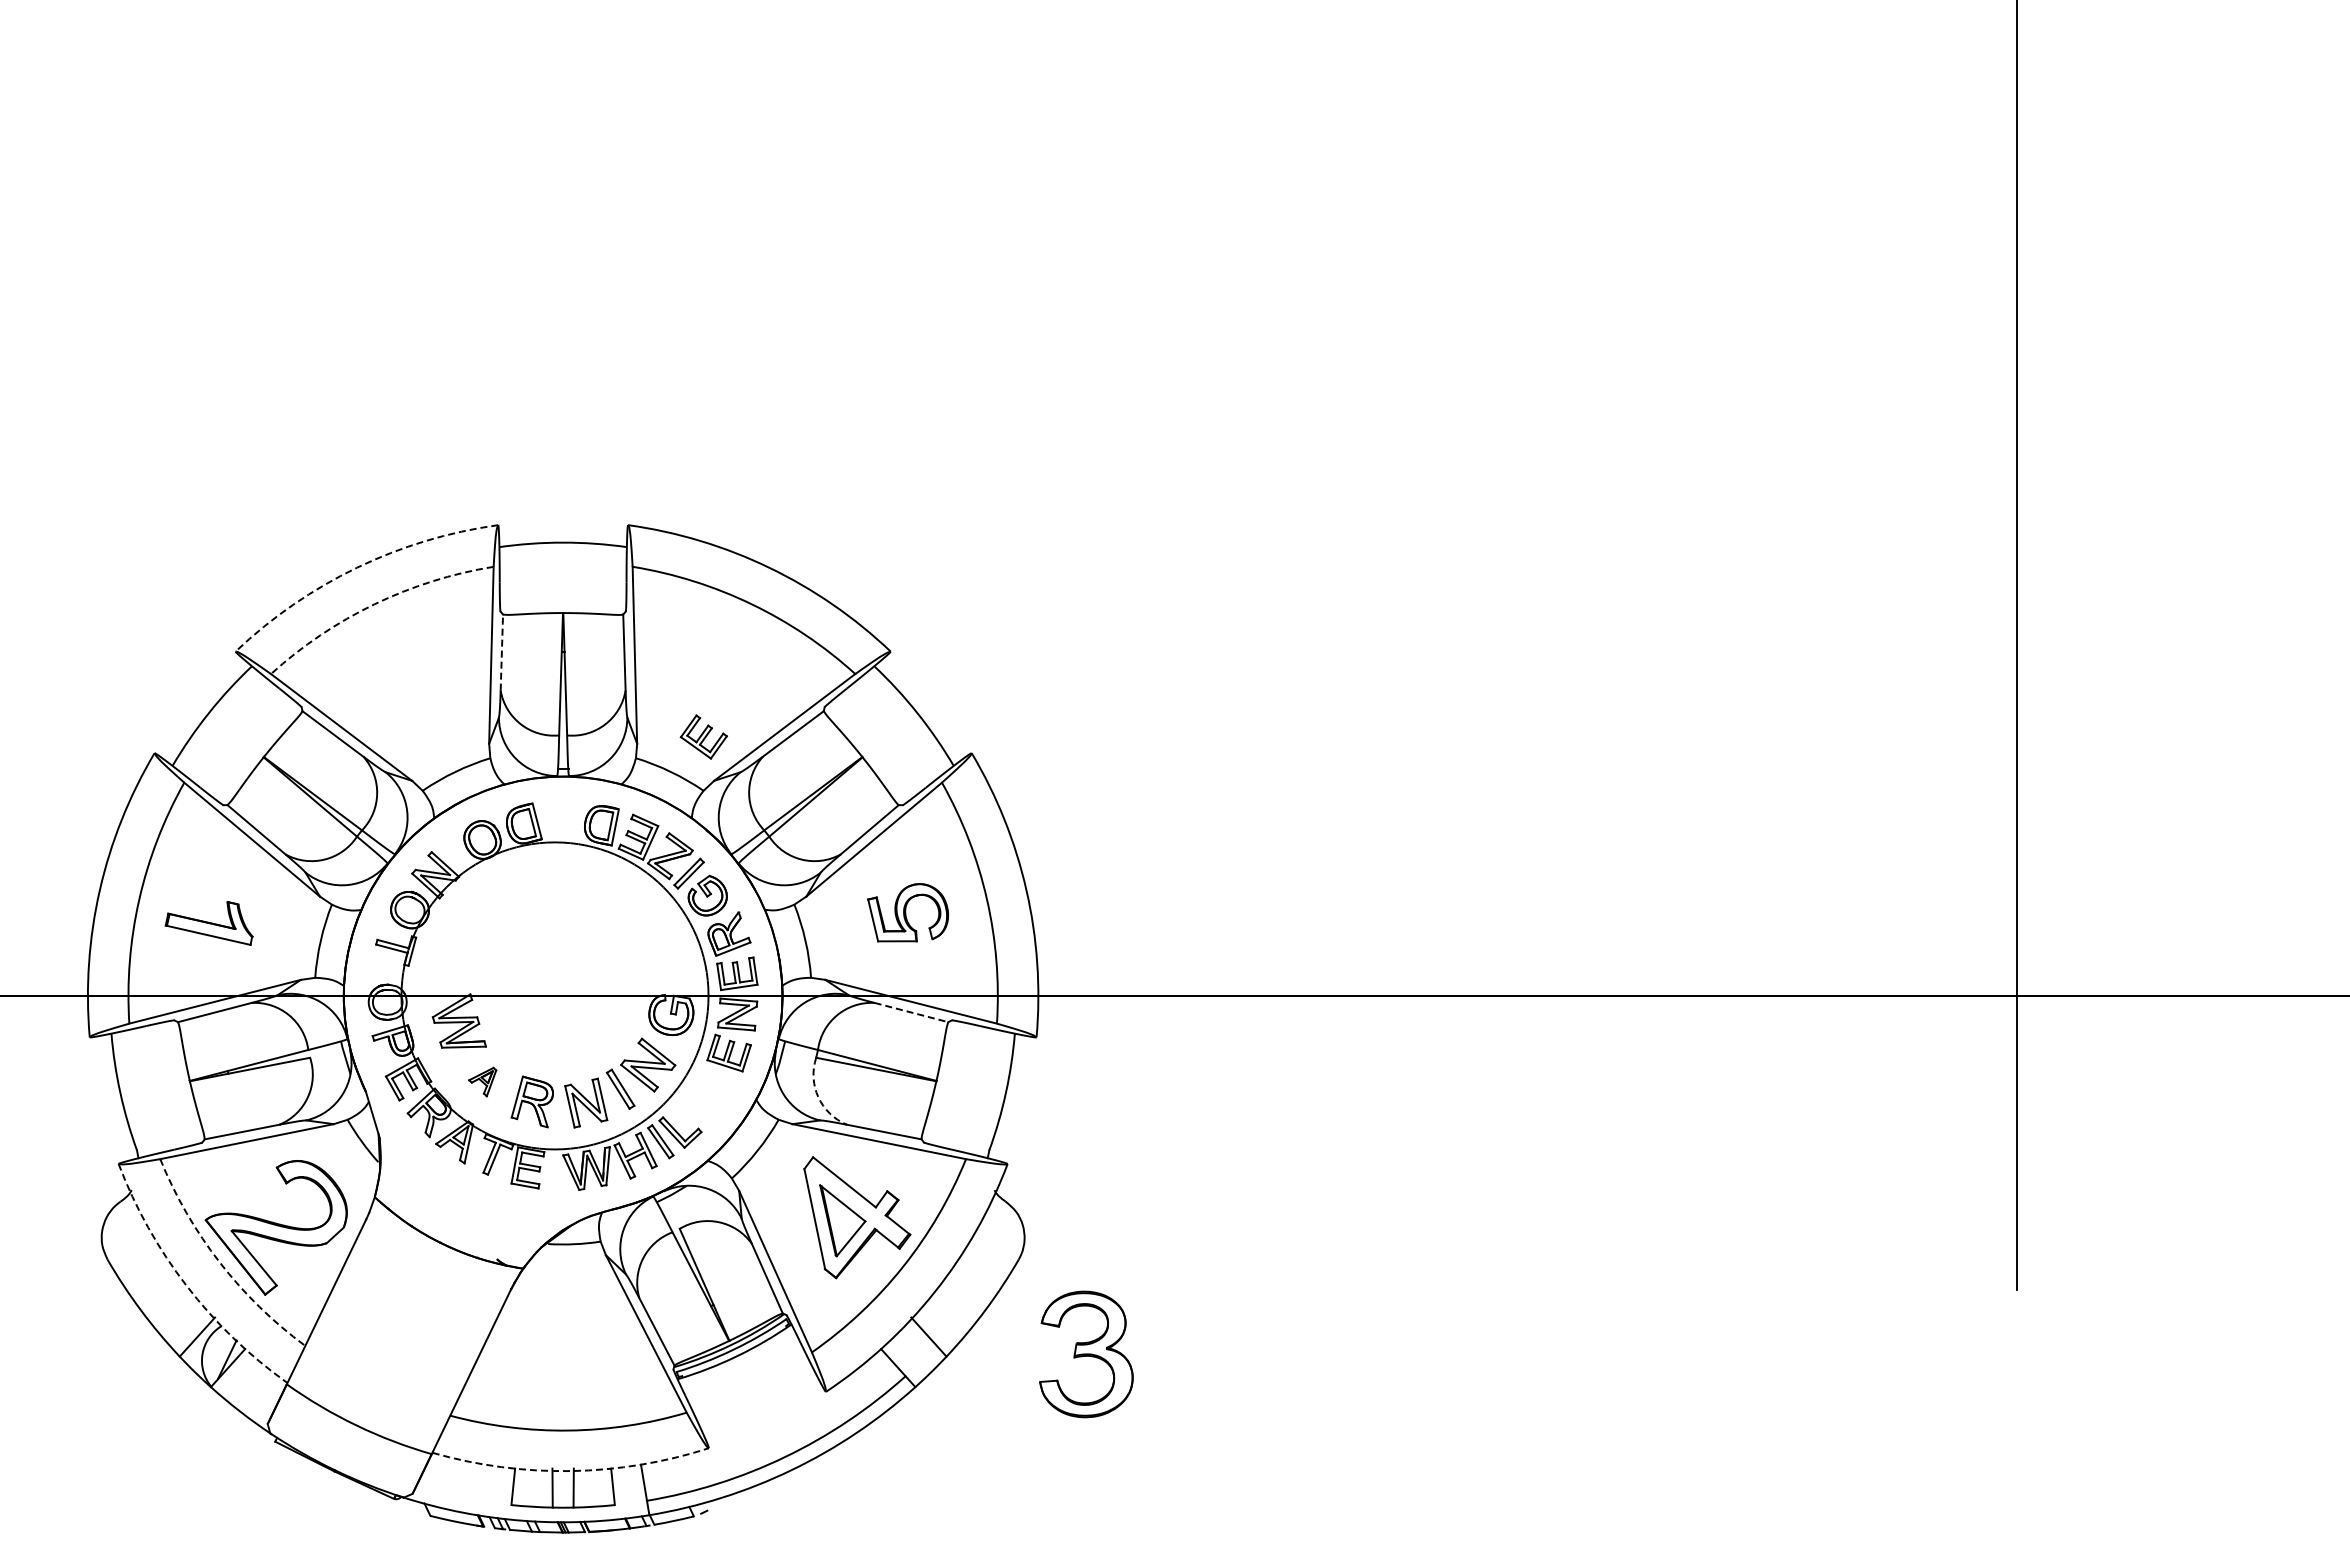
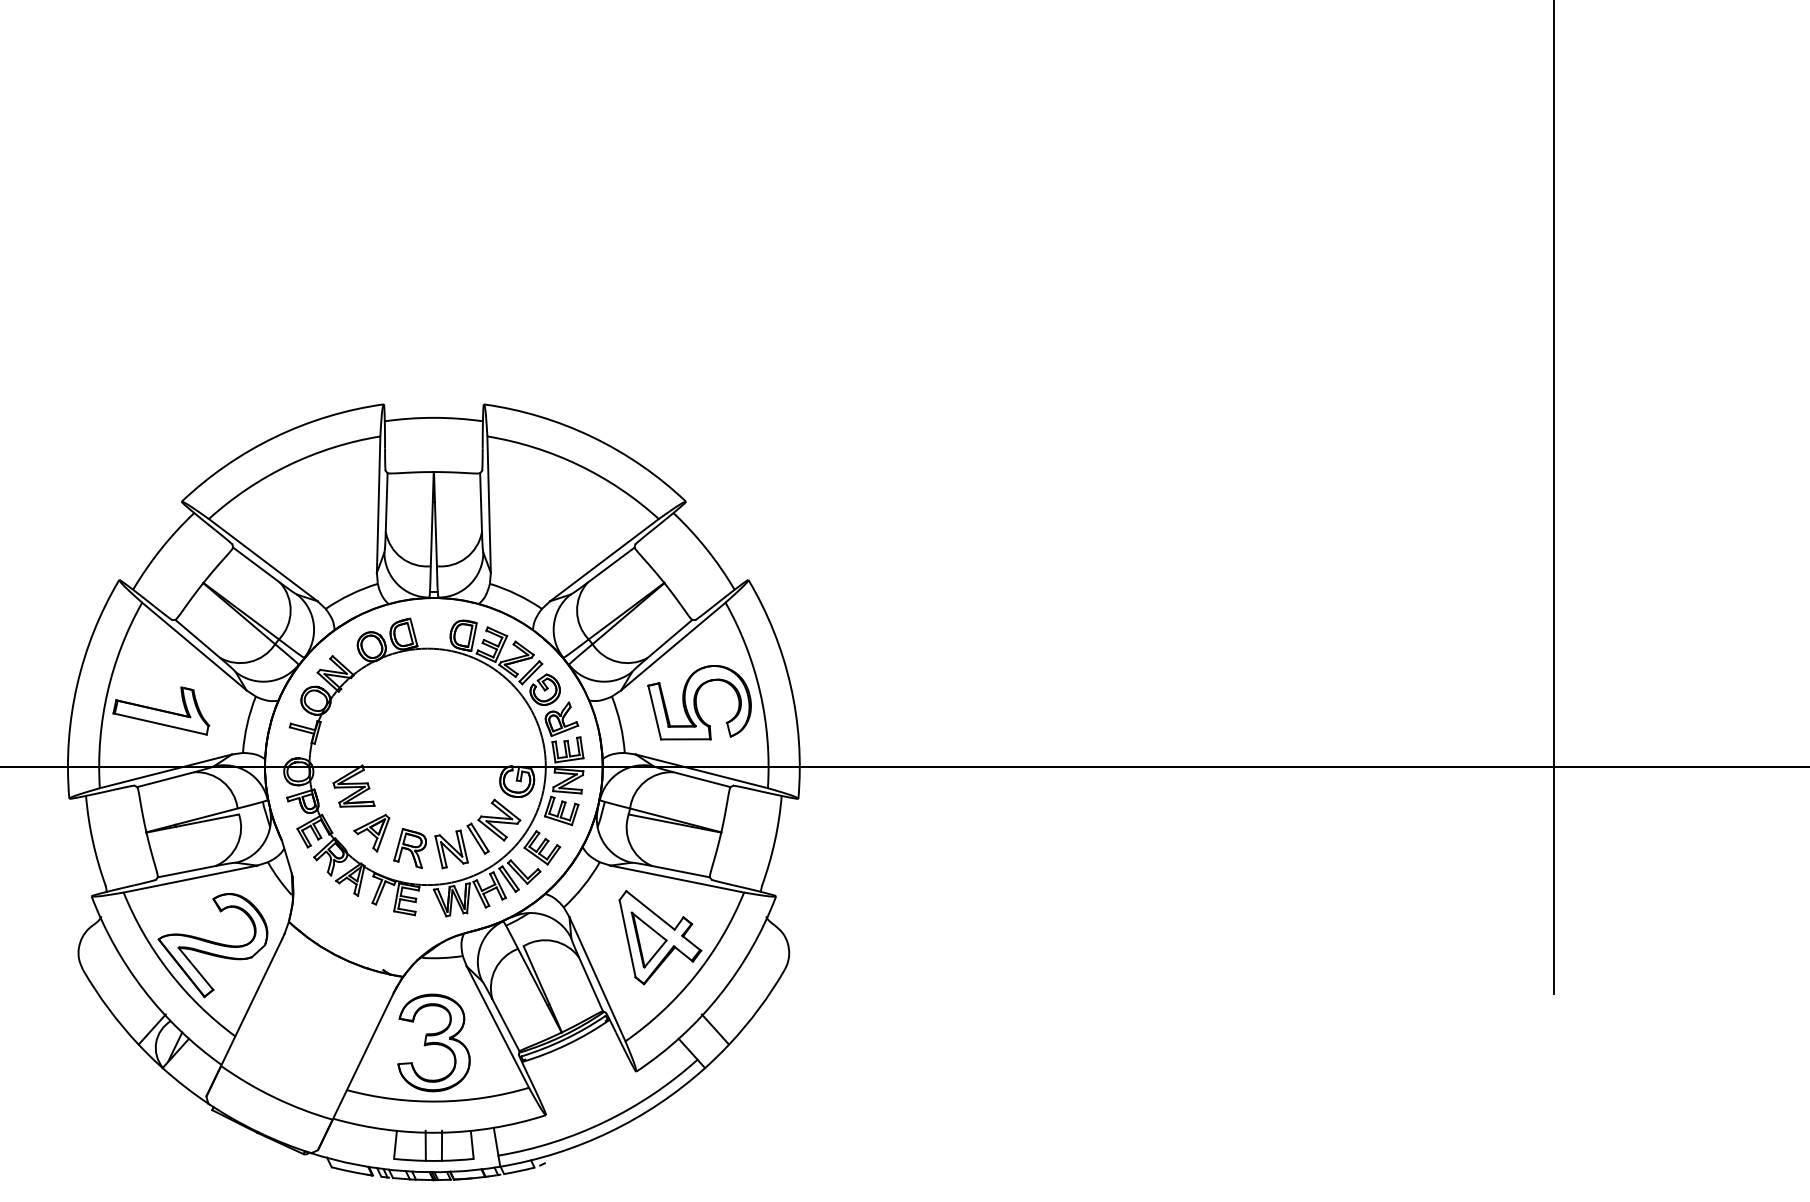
arc: (356, 567) -> (274, 436), dashed -> solid
arc: (374, 604) -> (288, 465), dashed -> solid
line: (501, 652) -> (386, 502), dashed -> solid
part: (703, 736) -> (541, 847), moved
part: (907, 912) -> (699, 702), size x1.67
part: (209, 923) -> (161, 711), size x1.43
line: (912, 1012) -> (702, 779), dashed -> solid
part: (482, 1081) -> (371, 832), size x1.67
arc: (818, 1097) -> (630, 845), dashed -> solid
arc: (219, 1262) -> (169, 972), dashed -> solid
arc: (186, 1285) -> (143, 989), dashed -> solid
part: (1086, 1354) -> (434, 1042), moved
arc: (571, 1471) -> (440, 1133), dashed -> solid

